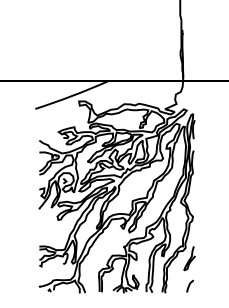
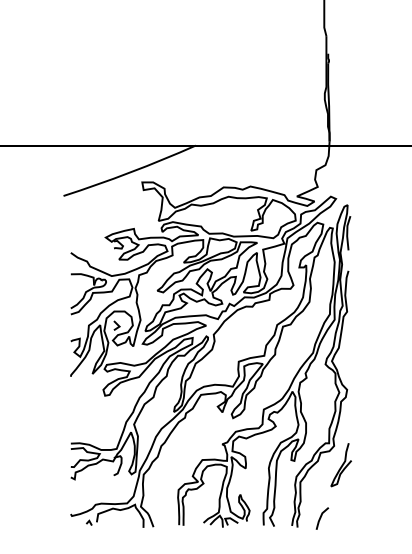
line: (189, 285) -> (321, 517), moved

